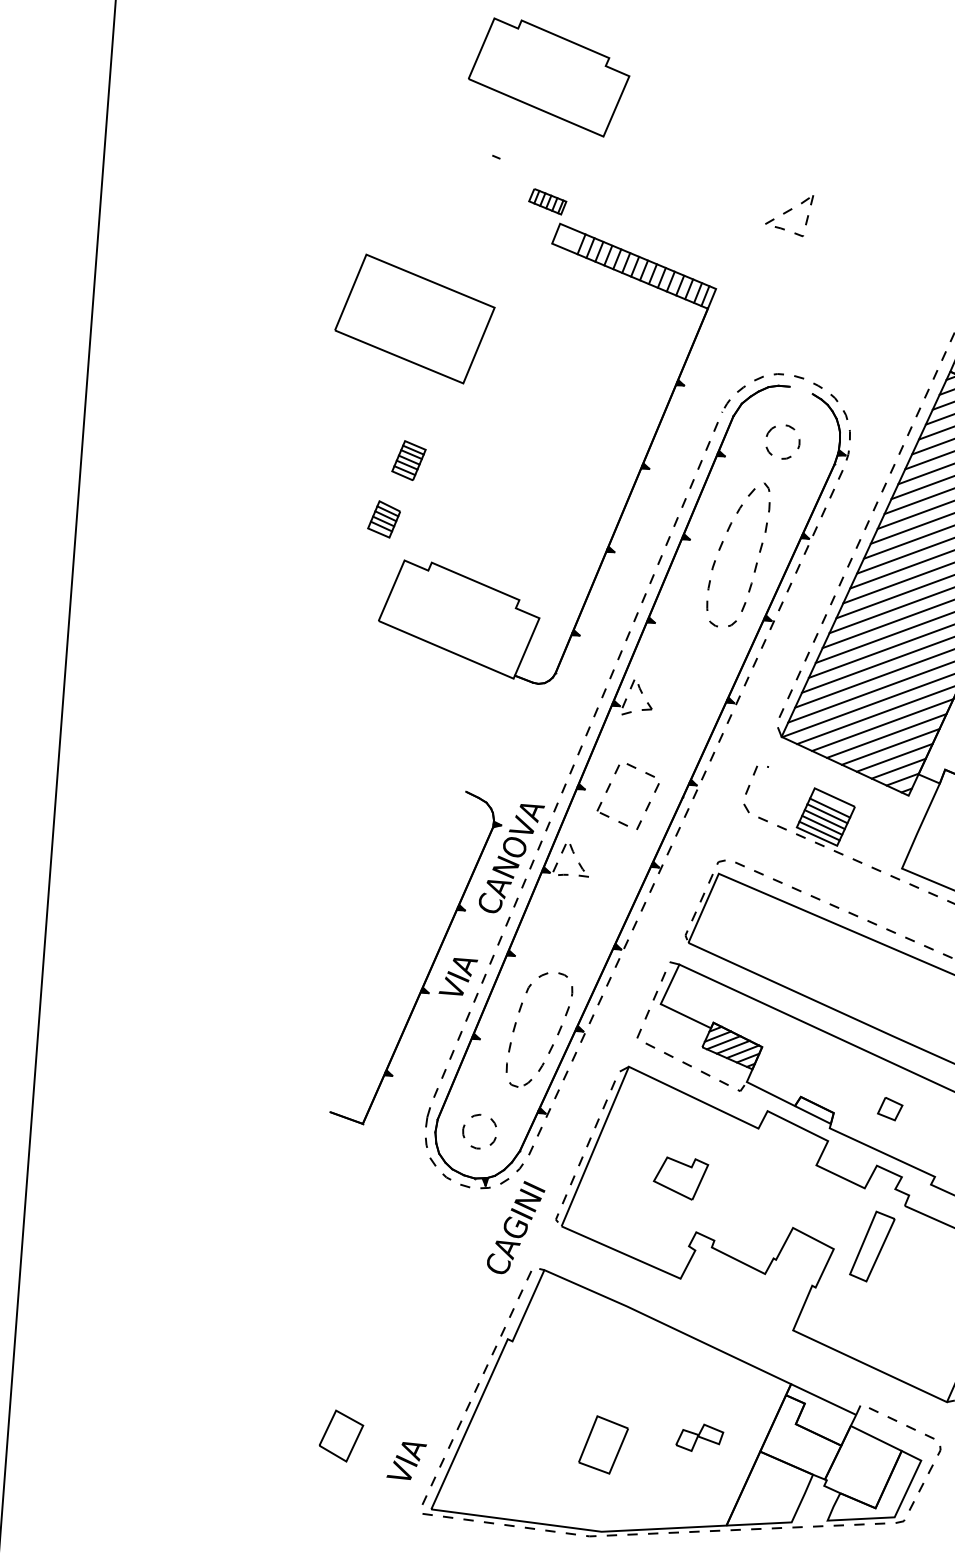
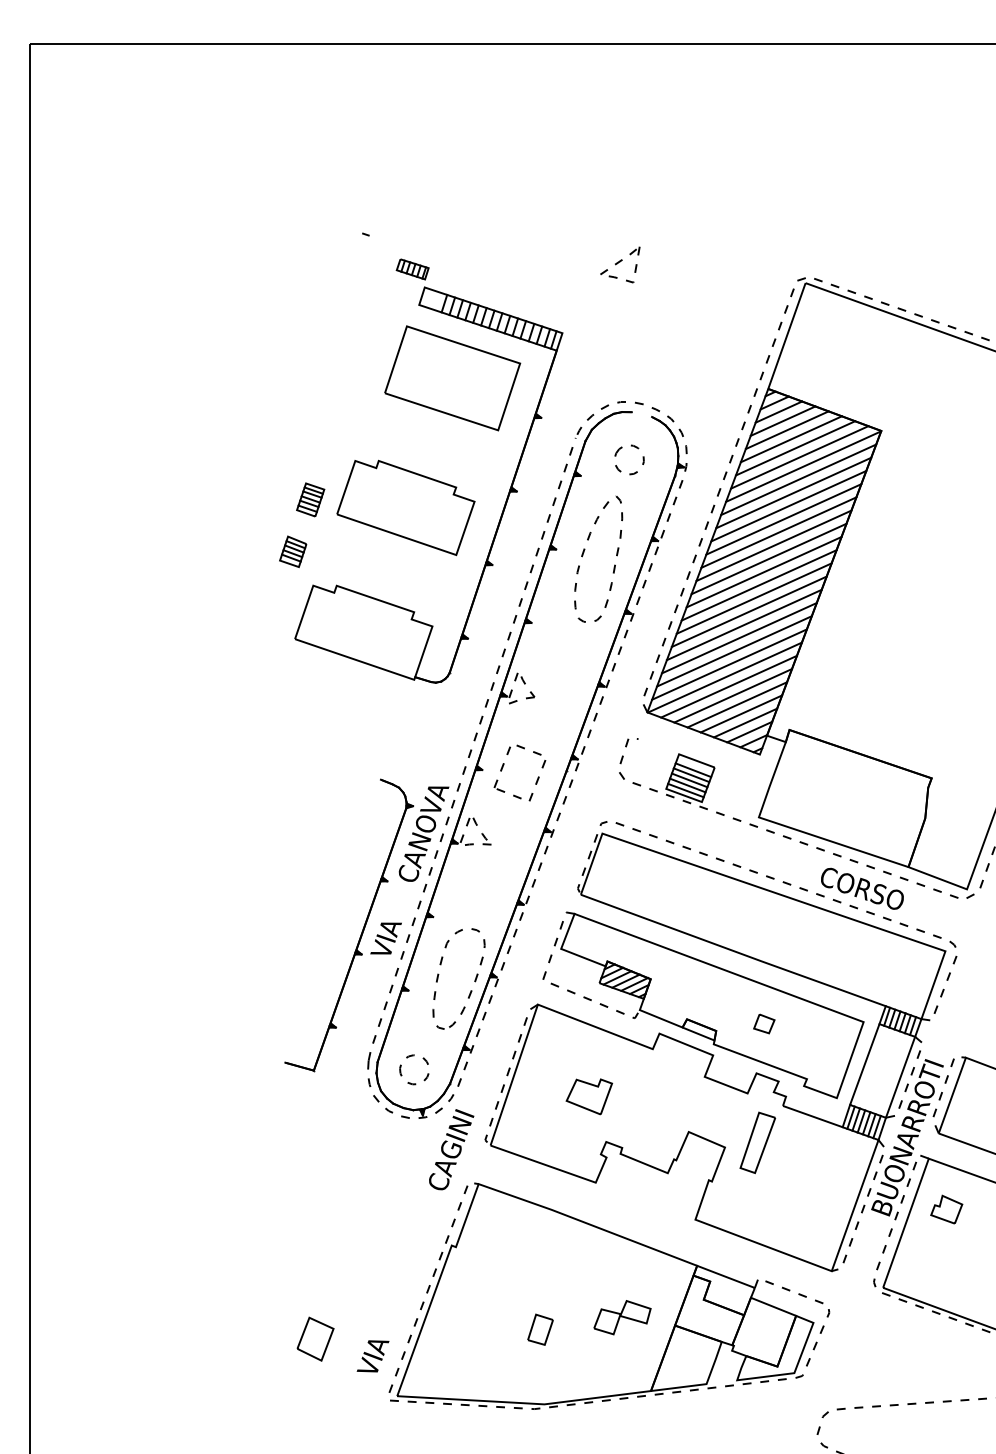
part: (548, 76) -> (405, 507), moved
part: (414, 319) -> (452, 378), moved
part: (699, 1437) -> (622, 1317), size x1.43
part: (603, 1444) -> (540, 1329), size x0.62

